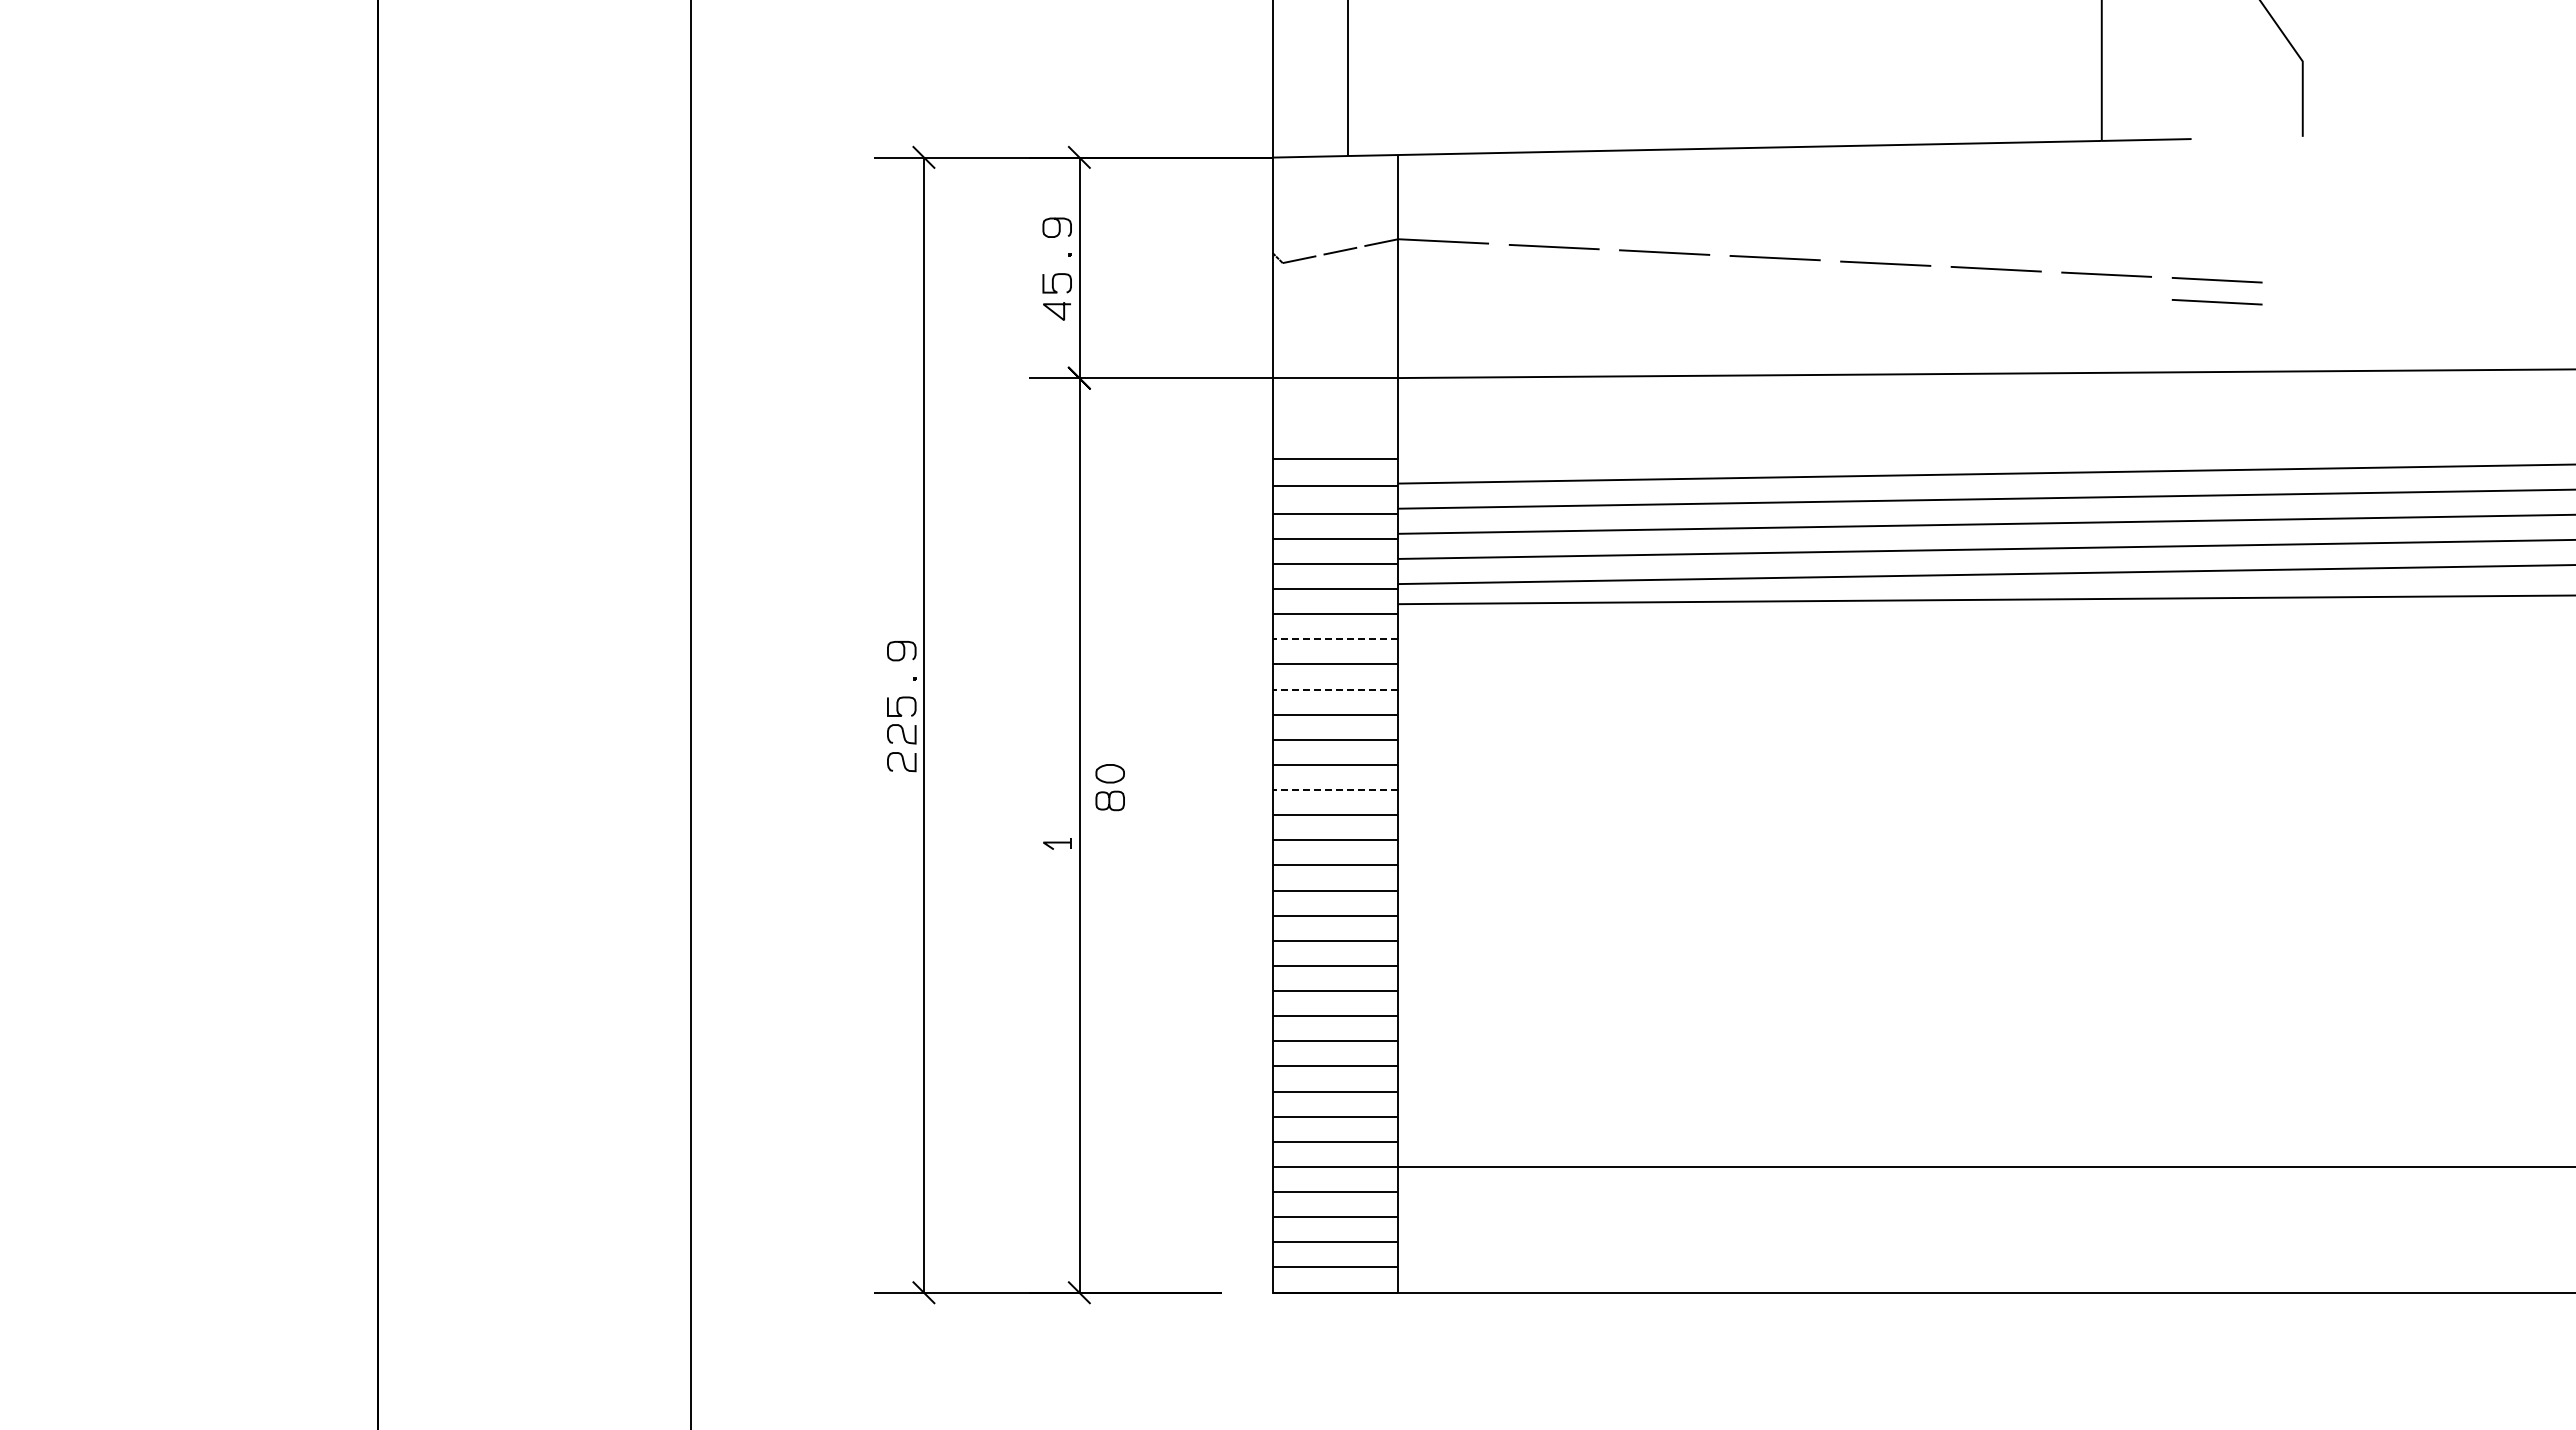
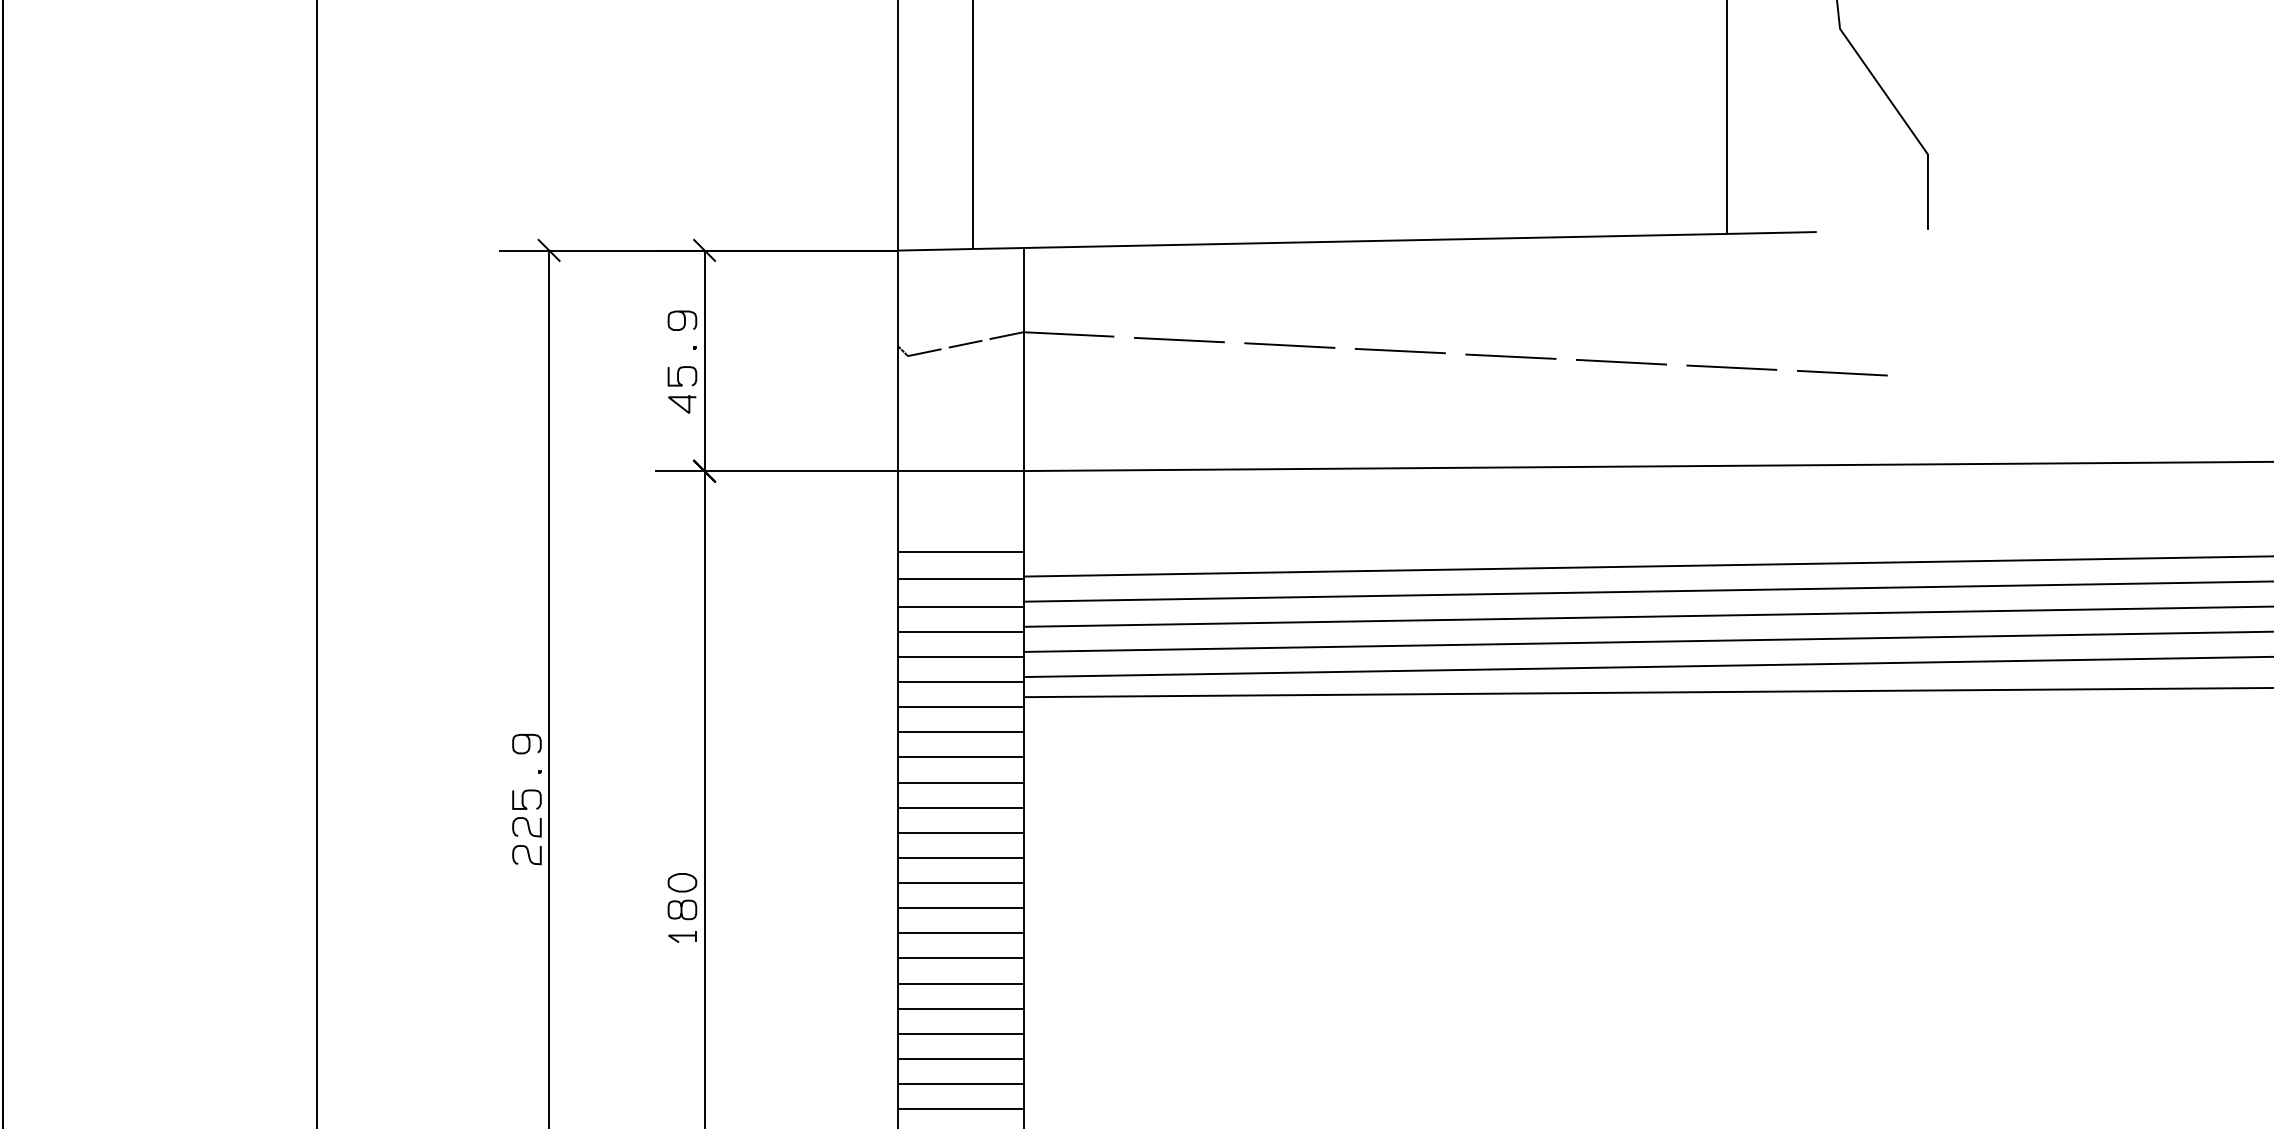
line: (2216, 302) -> (1841, 395), removed
line: (1335, 639) -> (960, 732), dashed -> solid
line: (1335, 689) -> (960, 782), dashed -> solid
part: (1109, 787) -> (681, 896), moved
line: (1335, 790) -> (960, 883), dashed -> solid

